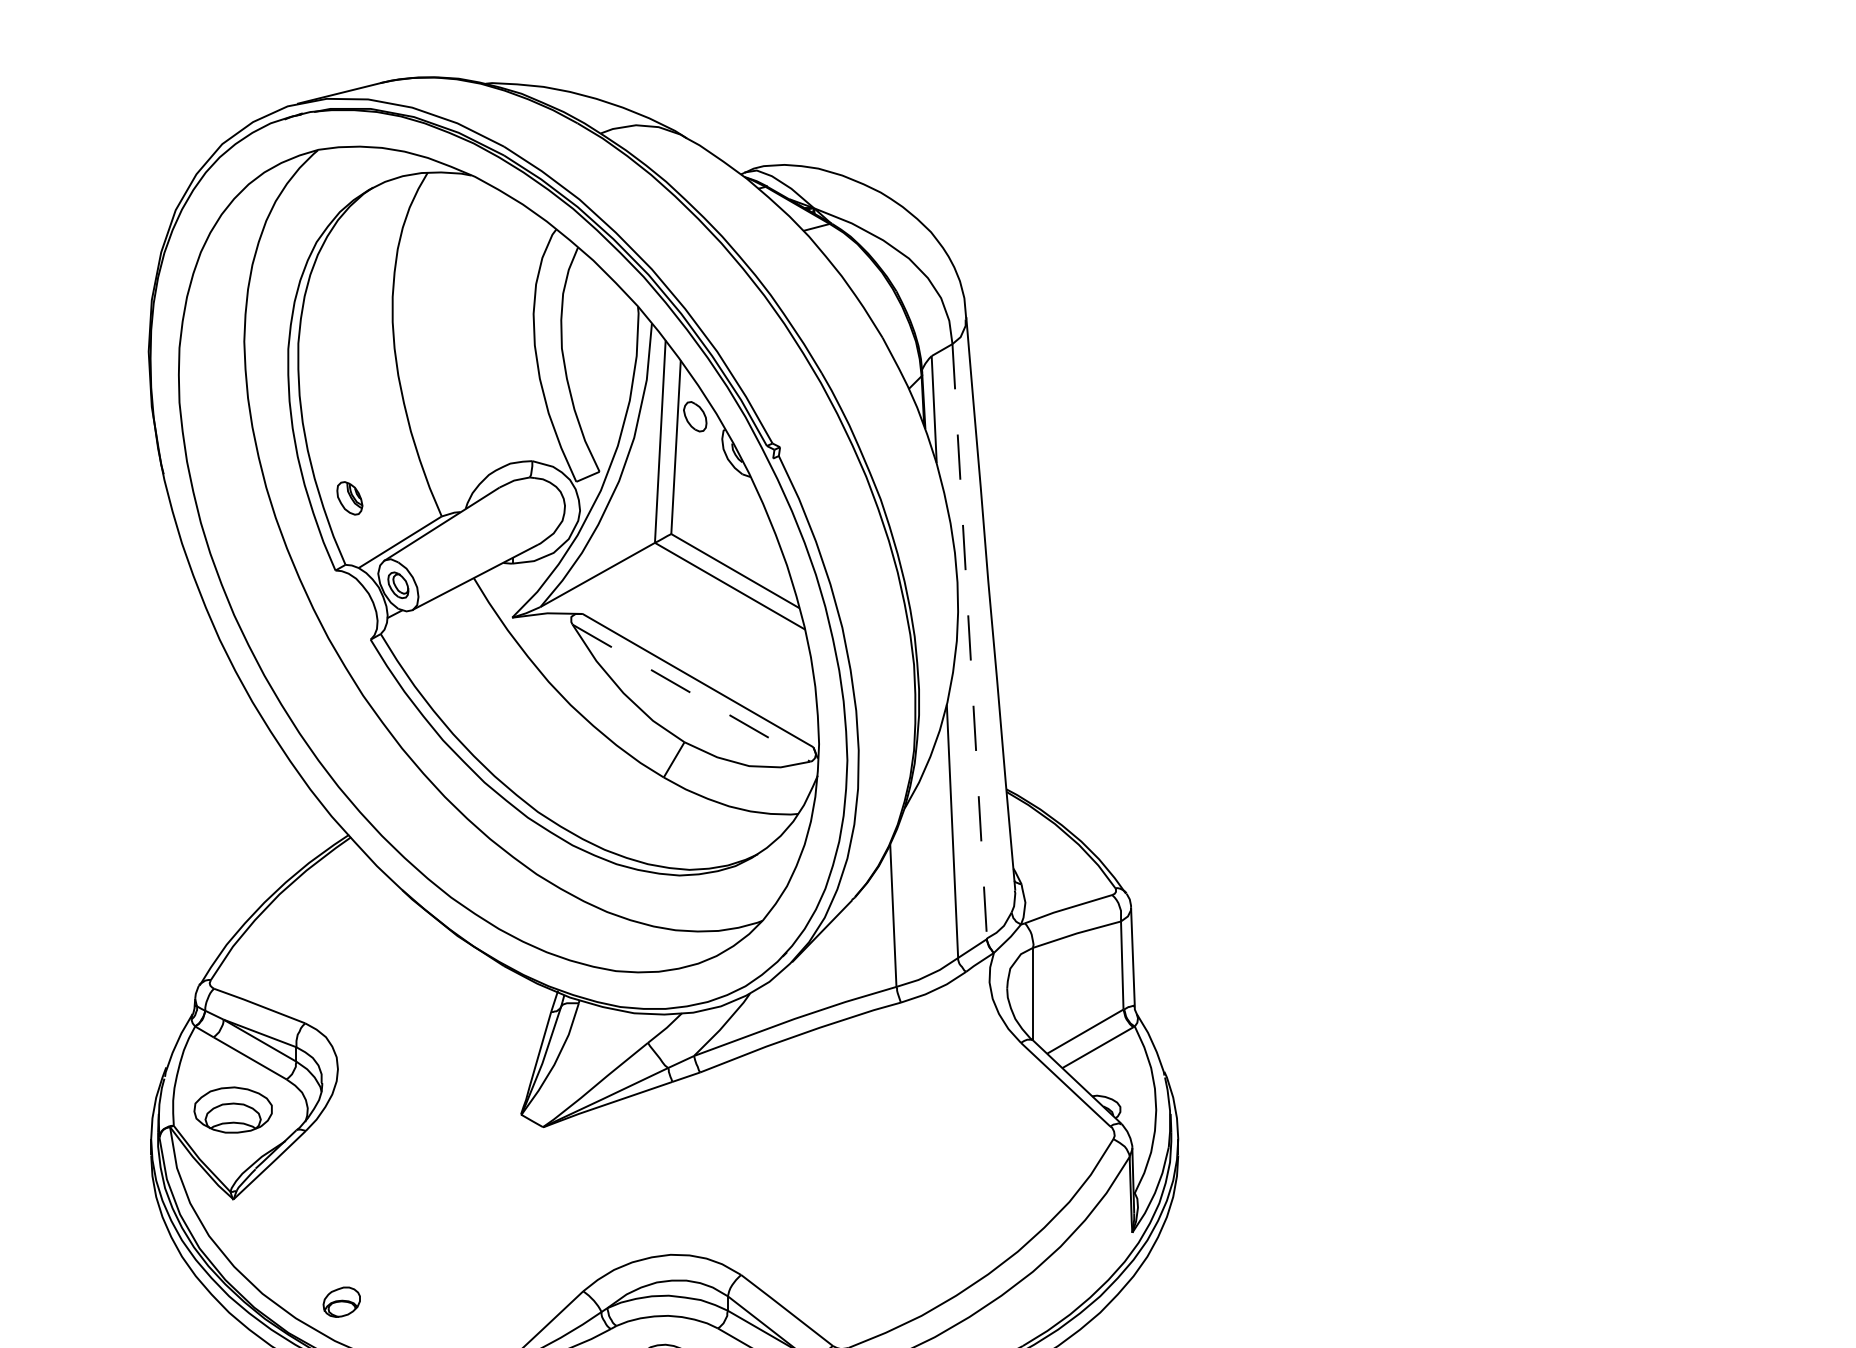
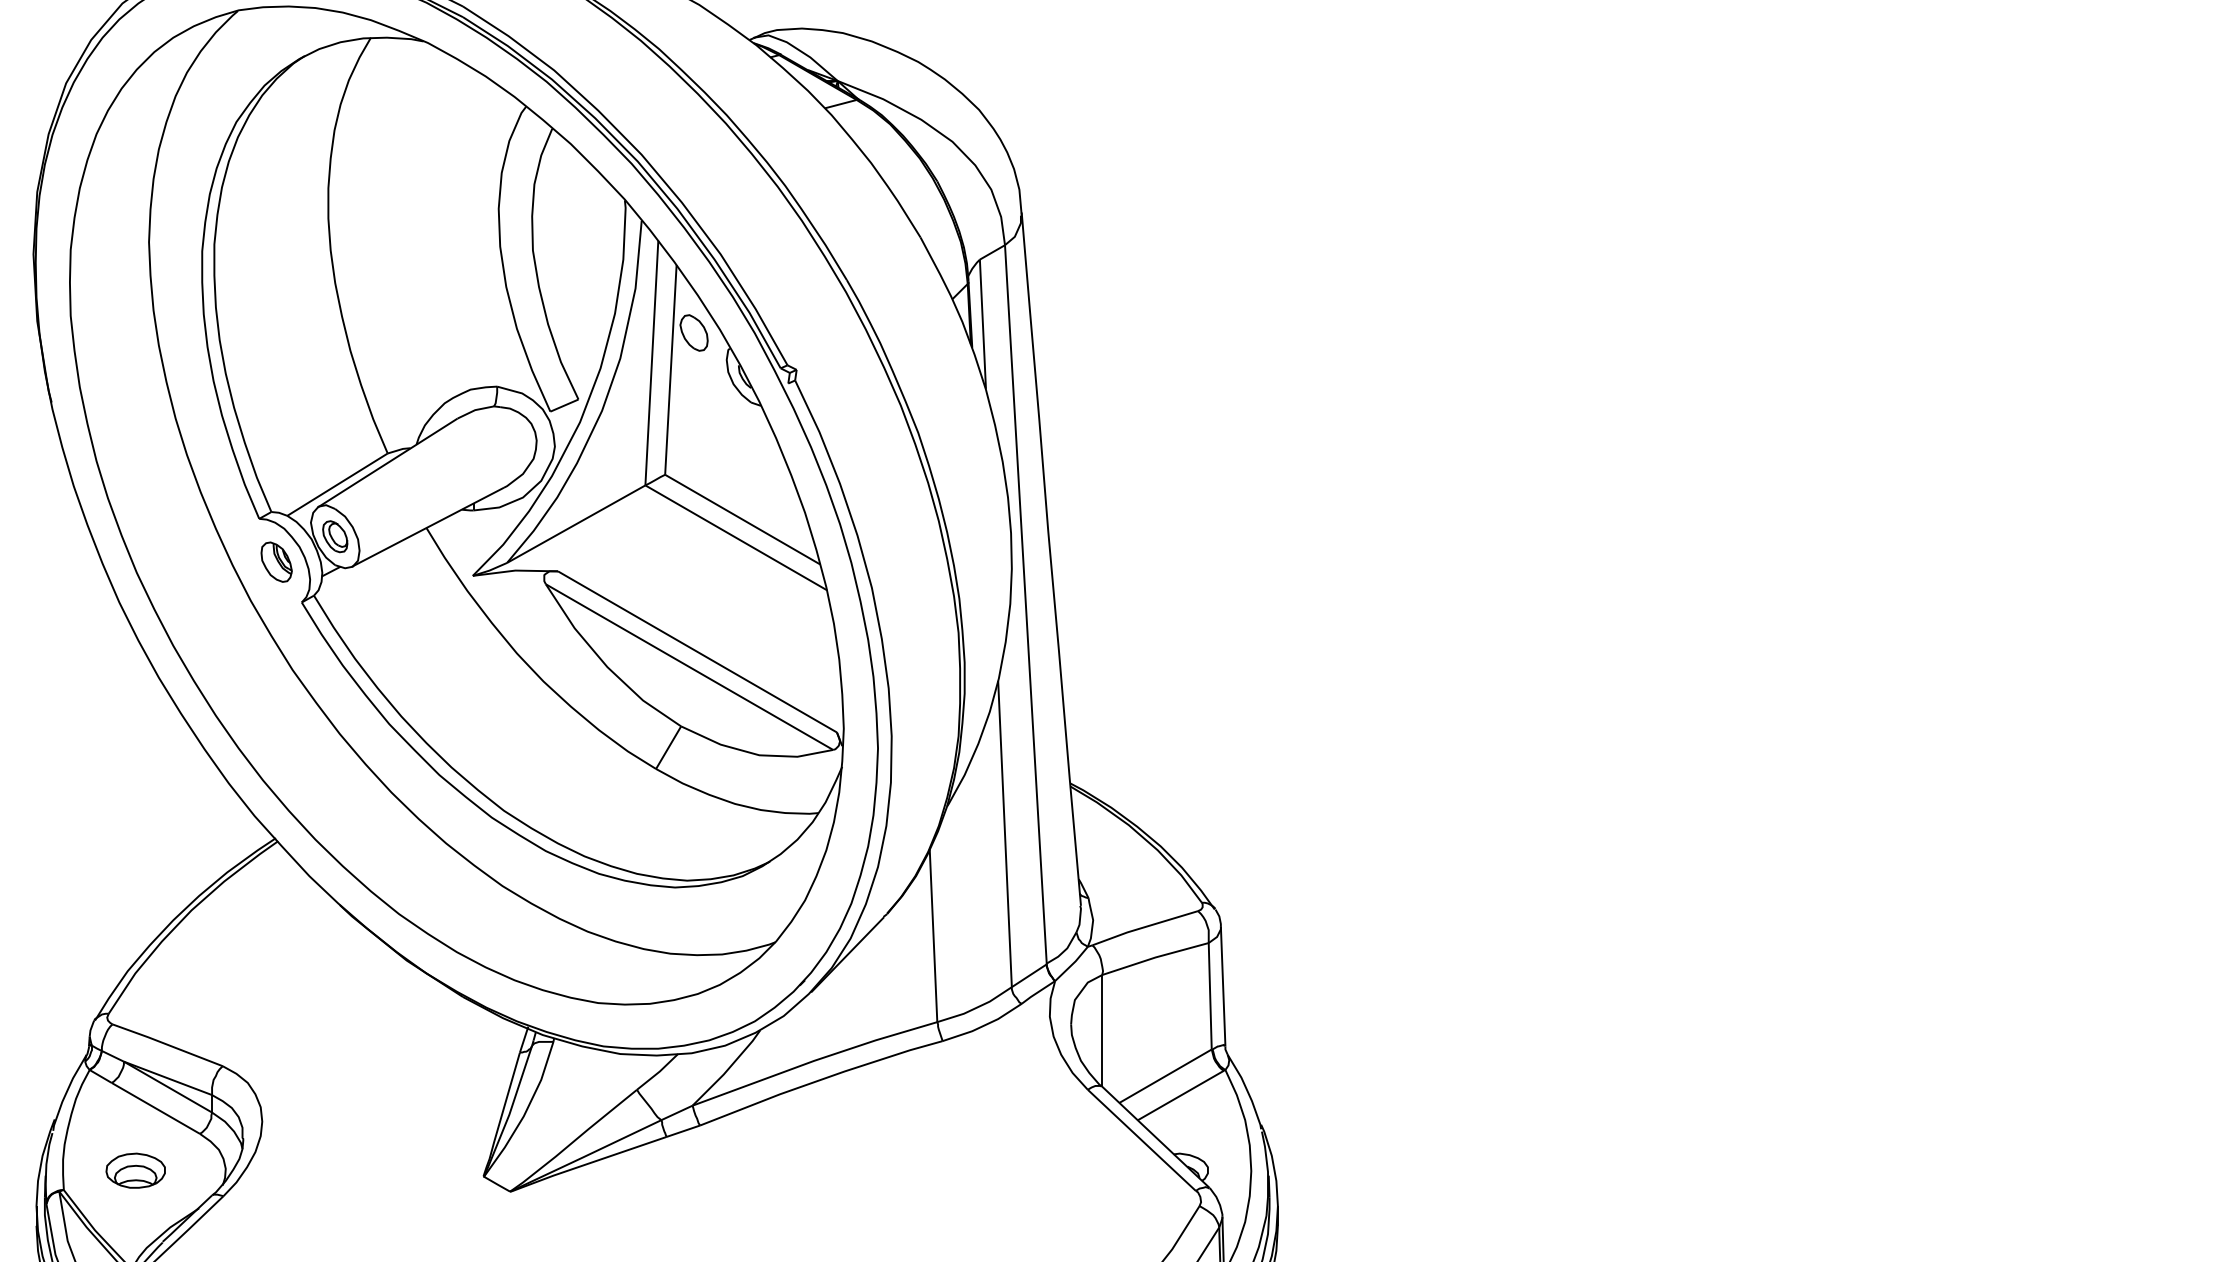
part: (349, 498) -> (276, 562), moved
line: (969, 641) -> (1025, 604), dashed -> solid
line: (691, 693) -> (689, 667), dashed -> solid
part: (233, 1109) -> (135, 1170), size x0.62

